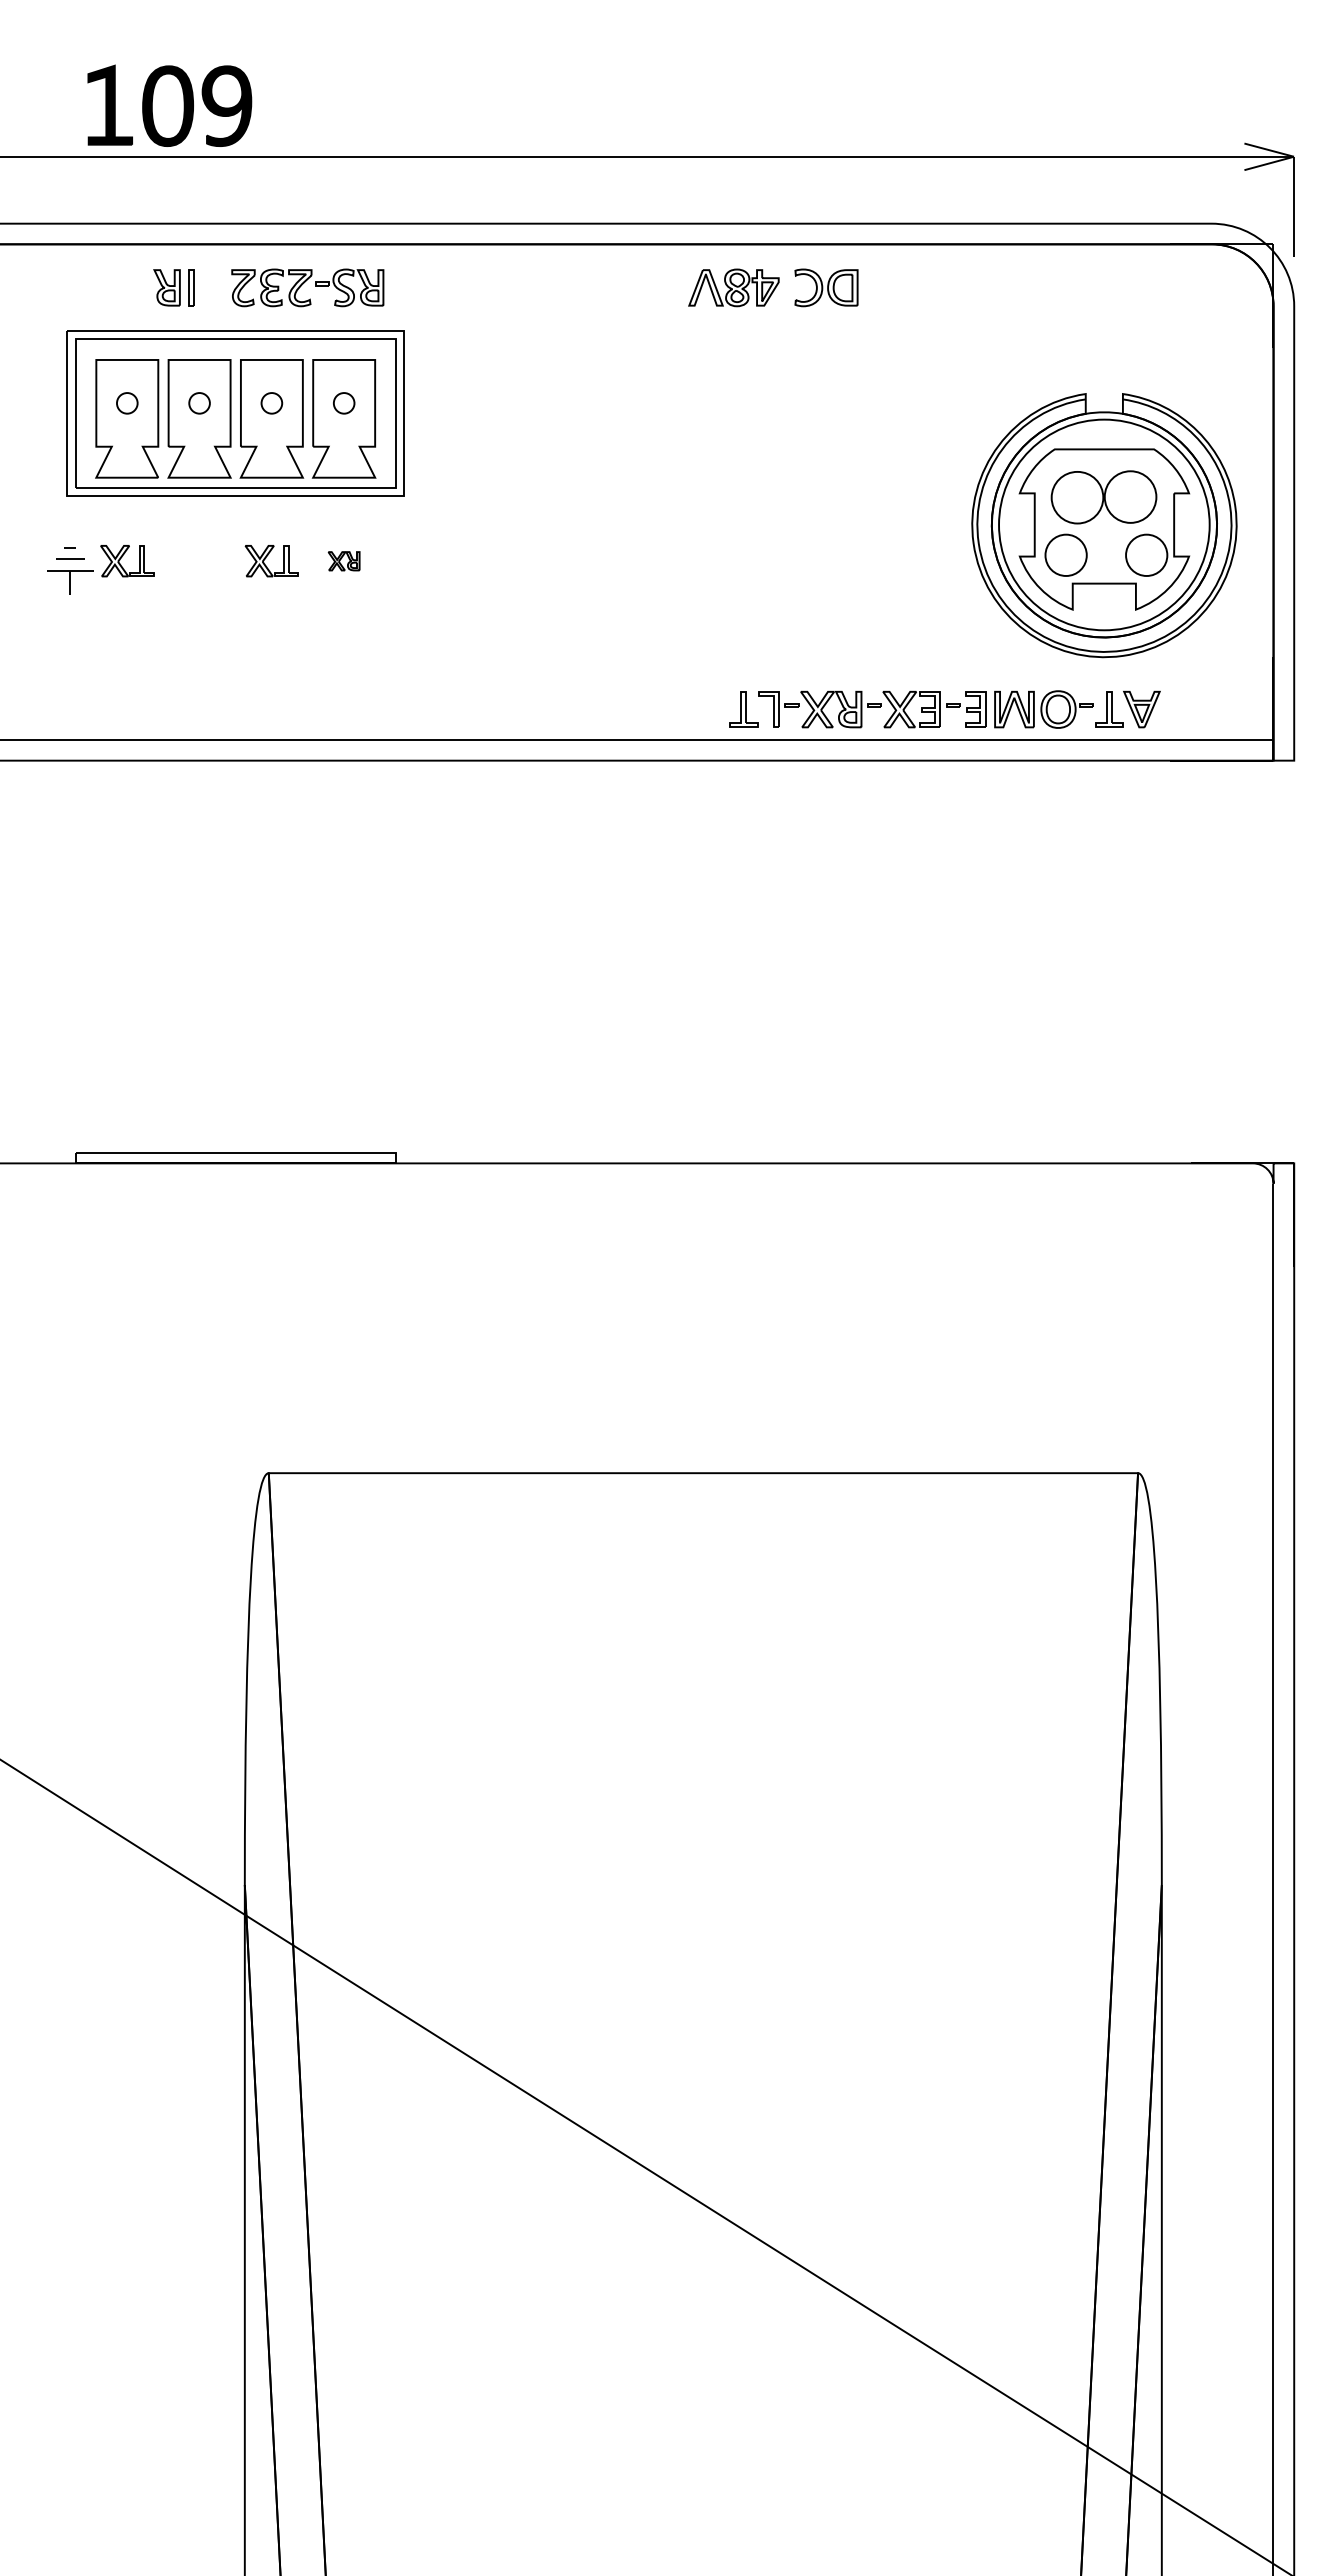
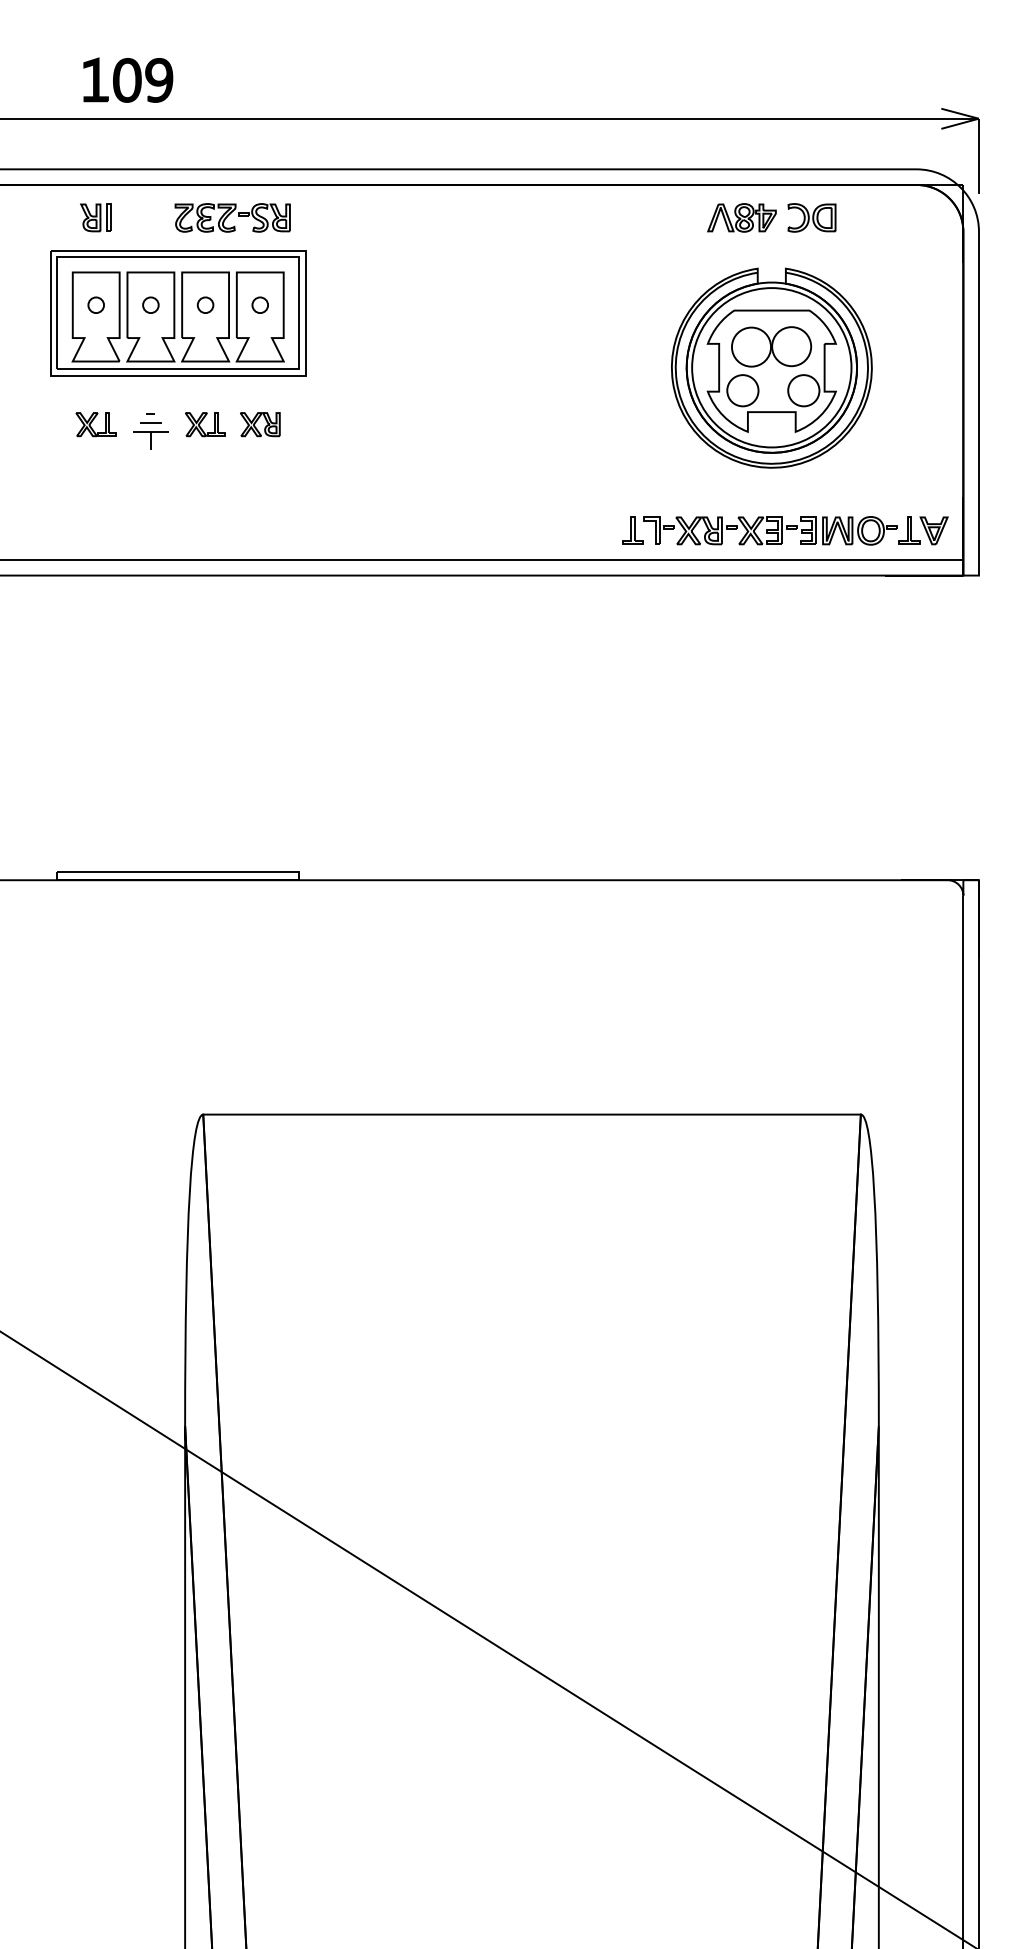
part: (169, 105) -> (128, 79), size x0.71
part: (173, 287) -> (95, 217), moved
part: (773, 287) -> (771, 217), moved
part: (1104, 525) -> (771, 368), moved
part: (343, 561) -> (259, 424), size x1.67
part: (70, 570) -> (150, 431), moved
part: (944, 709) -> (784, 530), moved

